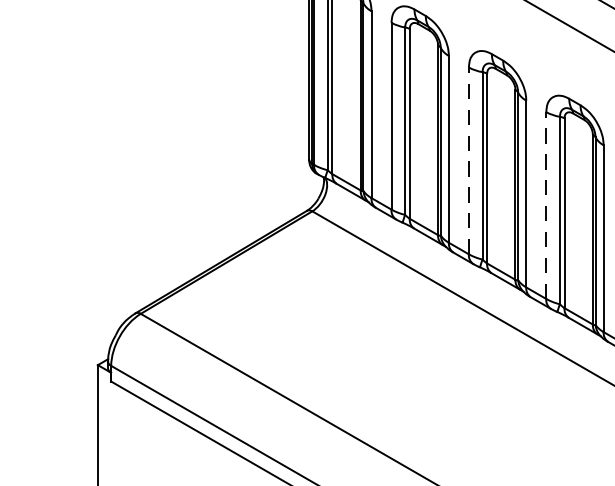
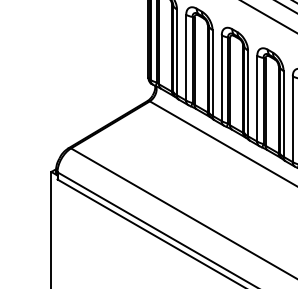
line: (468, 161) -> (221, 78), dashed -> solid
line: (546, 205) -> (257, 98), dashed -> solid

